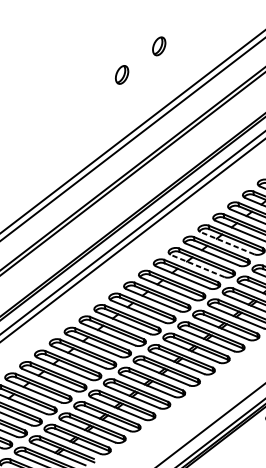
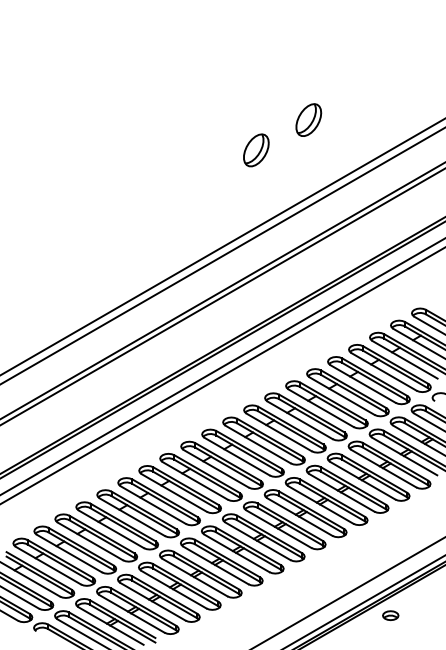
part: (158, 45) -> (308, 119), size x1.43
part: (122, 74) -> (256, 150), size x1.43
line: (227, 243) -> (363, 384), dashed -> solid
line: (198, 266) -> (321, 408), dashed -> solid

